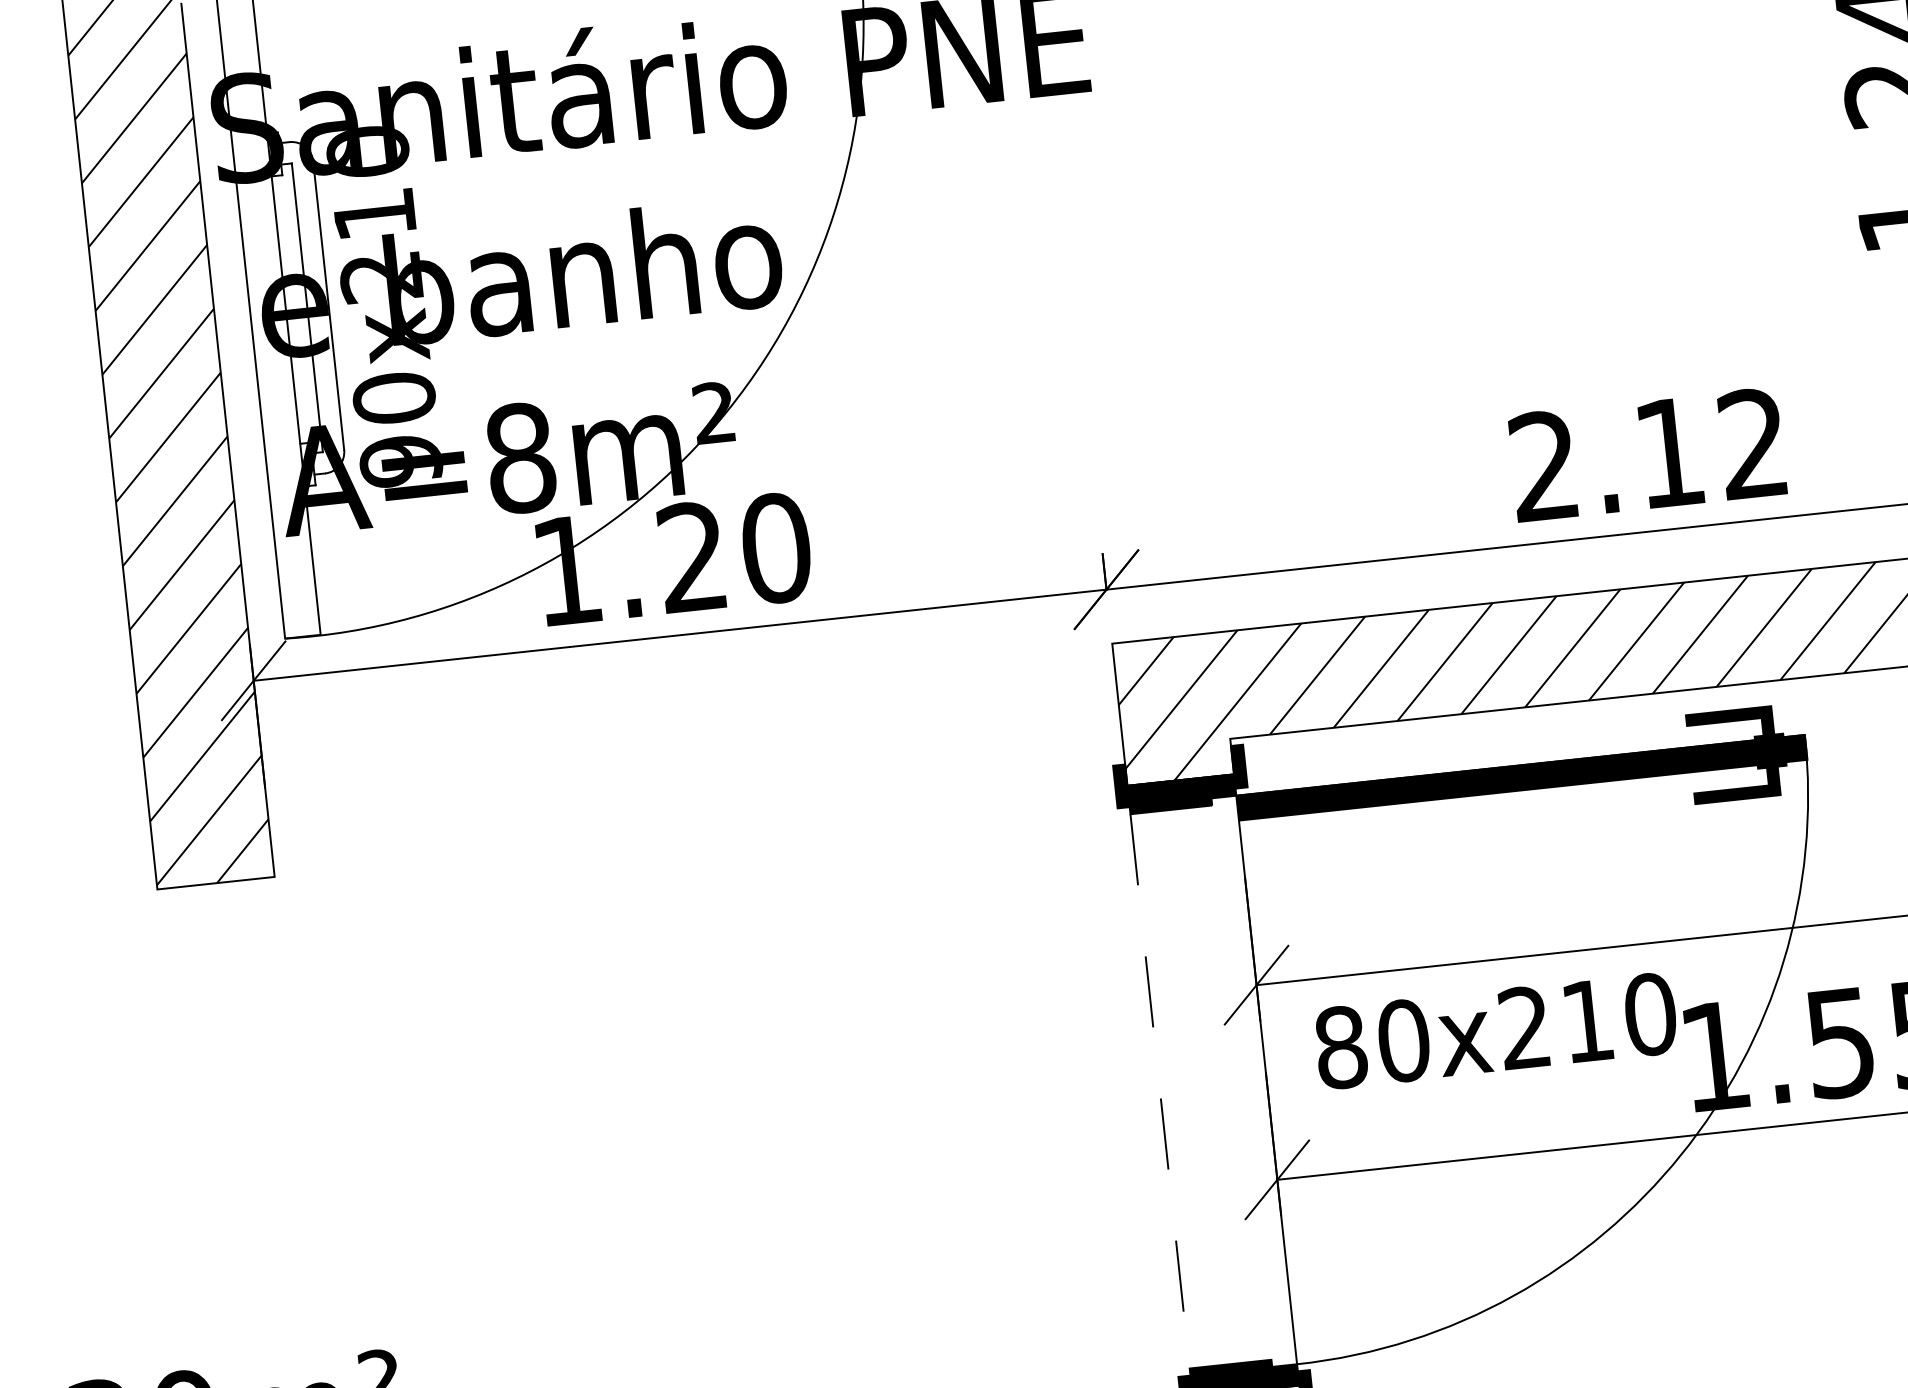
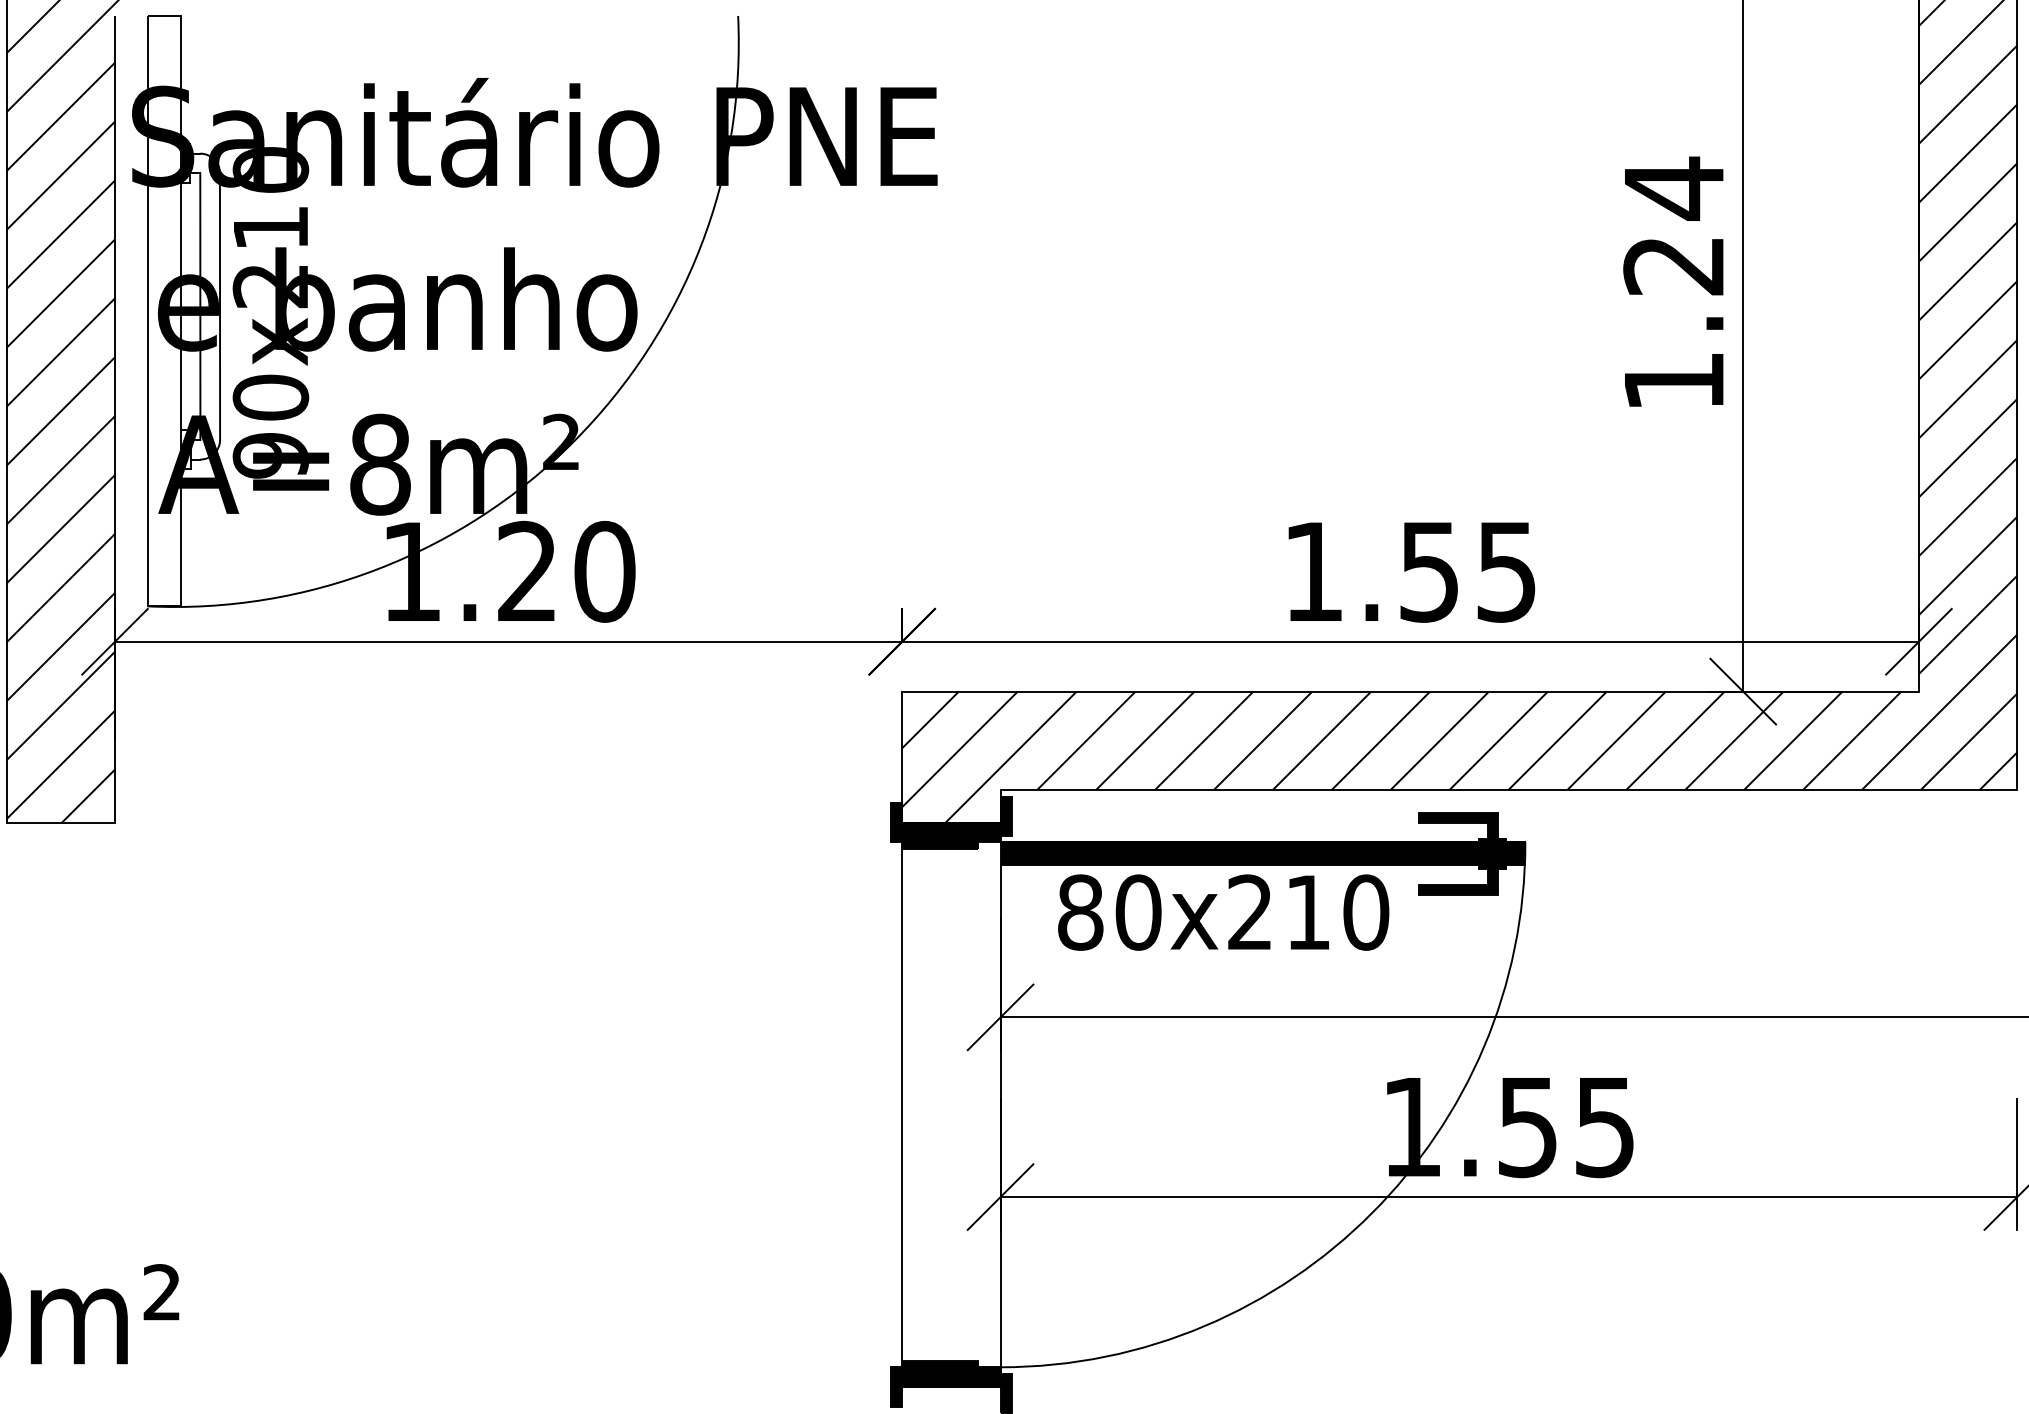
text: (1647, 454) -> (1409, 571), 2.12 -> 1.55
text: (1495, 1030) -> (1223, 912), moved
line: (1160, 1090) -> (902, 1104), dashed -> solid

